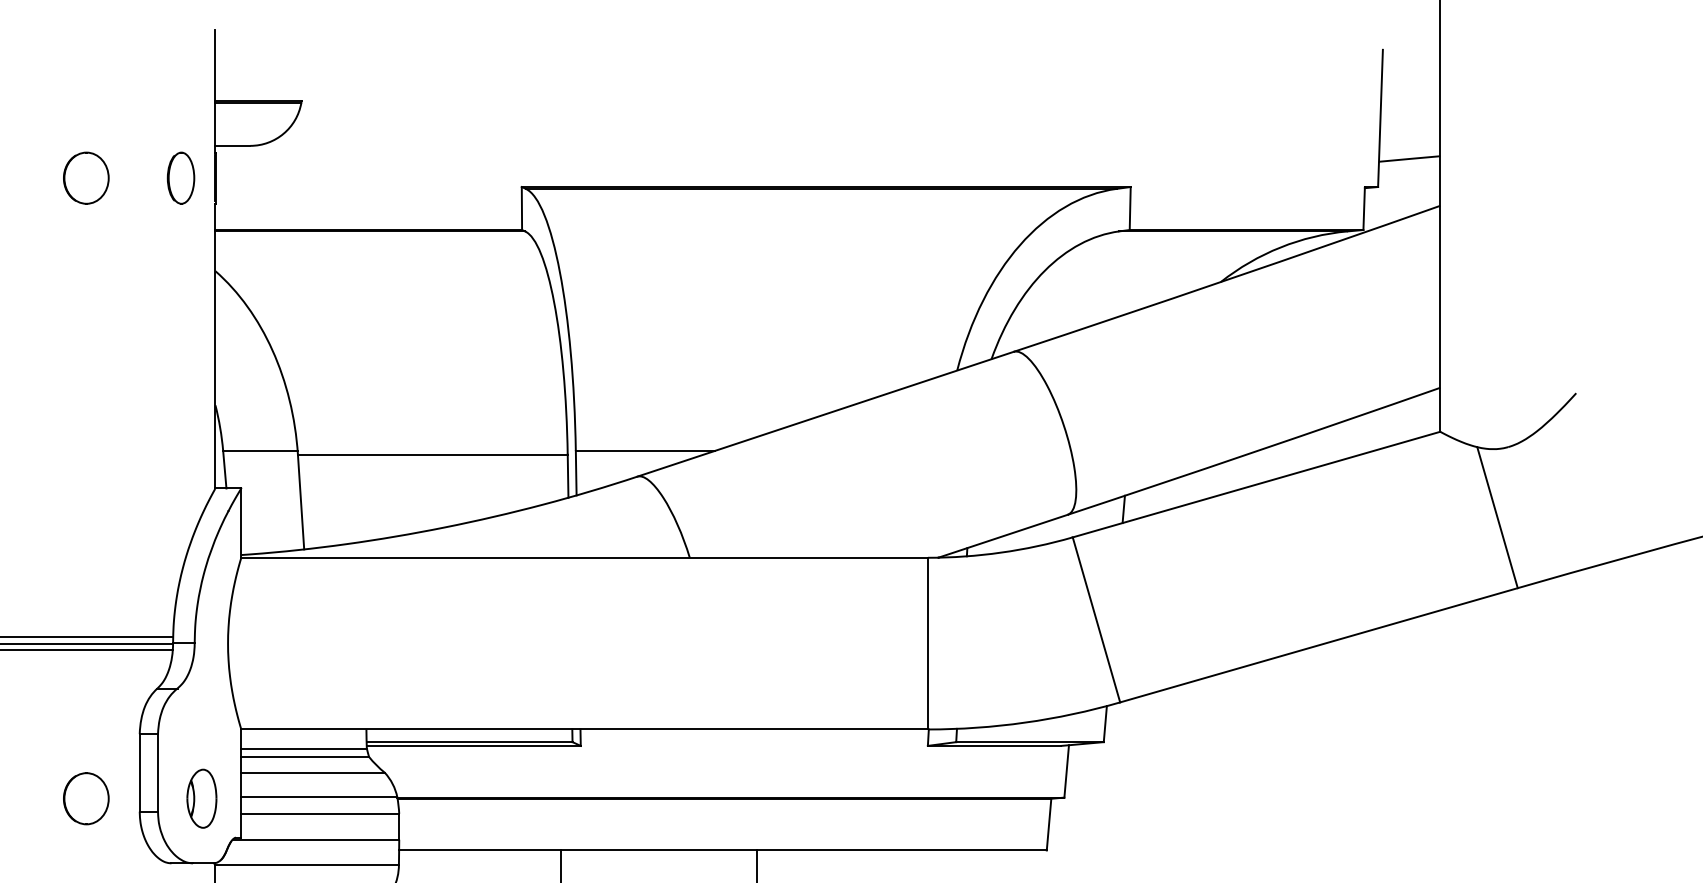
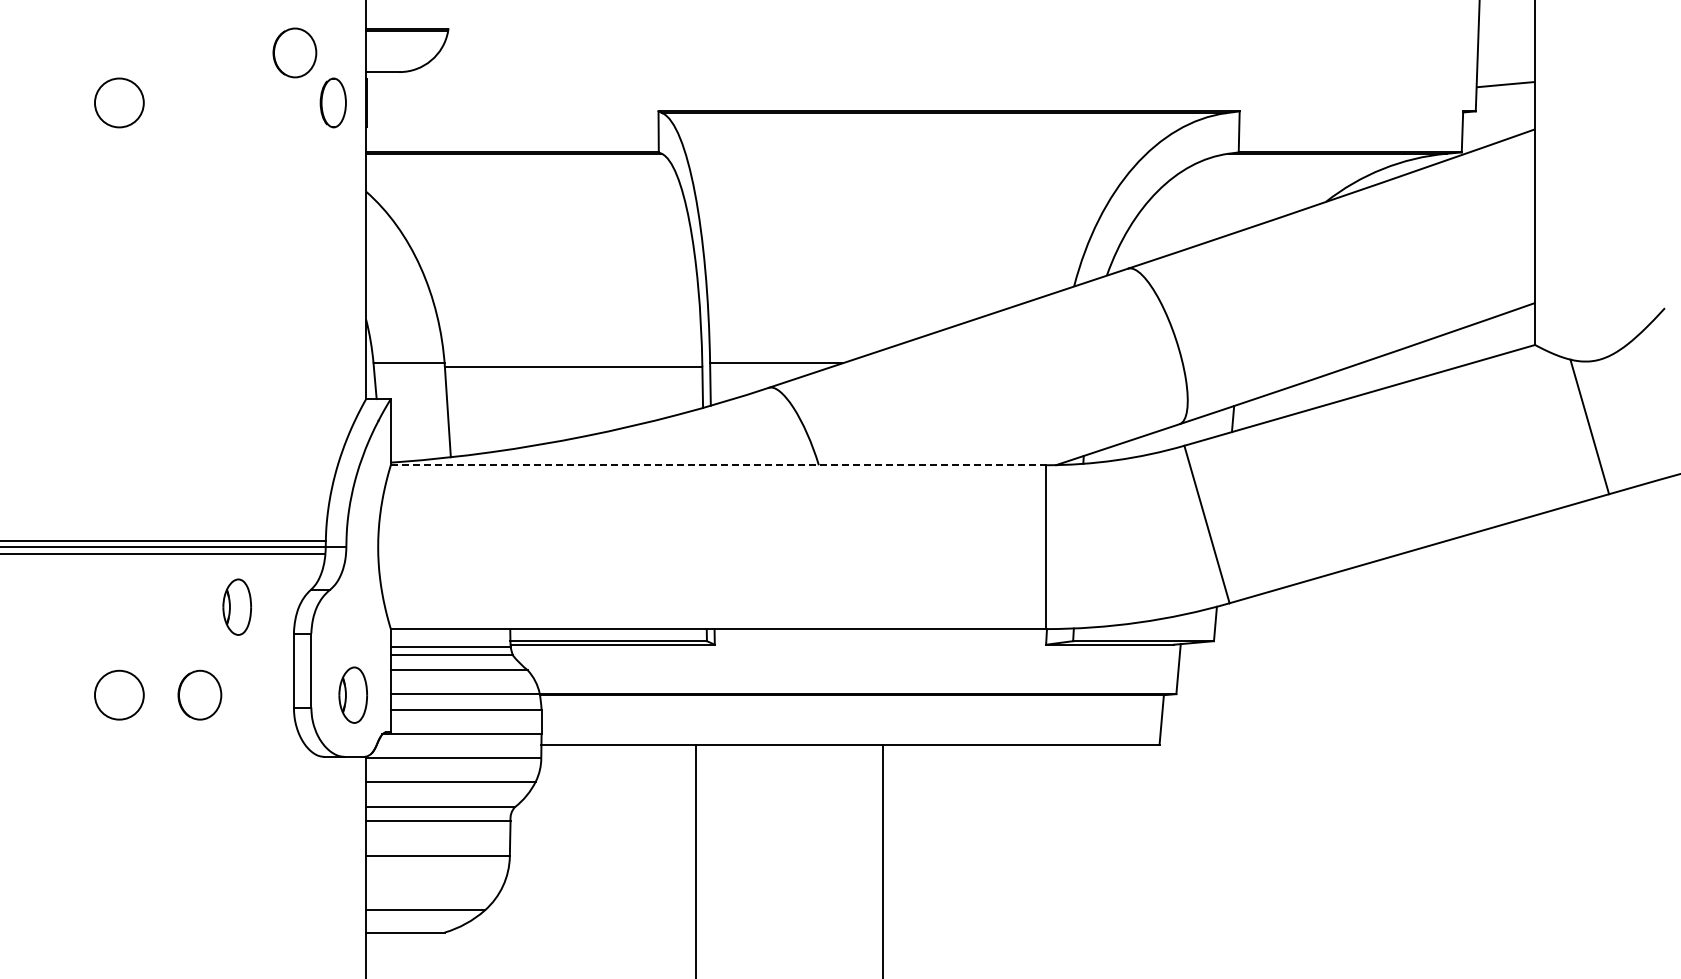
part: (85, 177) -> (294, 52), moved
line: (584, 558) -> (718, 465), solid -> dashed
part: (79, 705) -> (236, 606), added
part: (85, 798) -> (199, 694), moved

